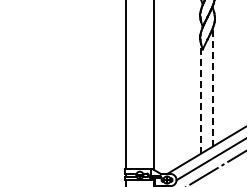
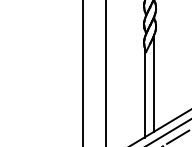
line: (212, 87) -> (154, 83), dashed -> solid
line: (201, 99) -> (145, 93), dashed -> solid

